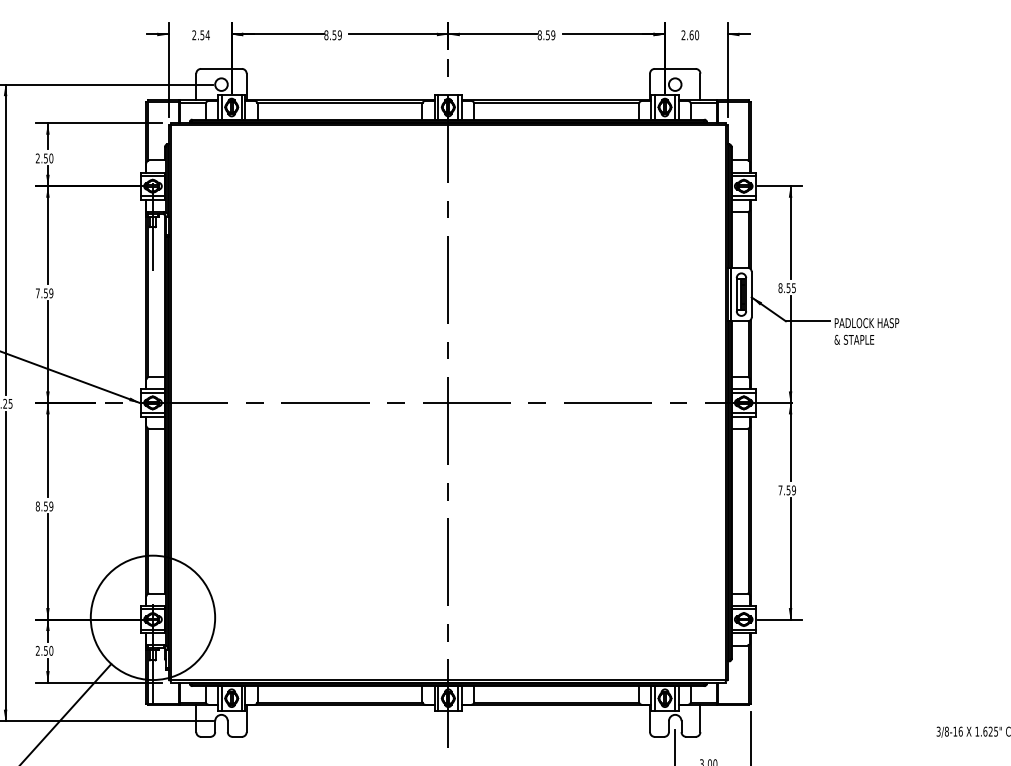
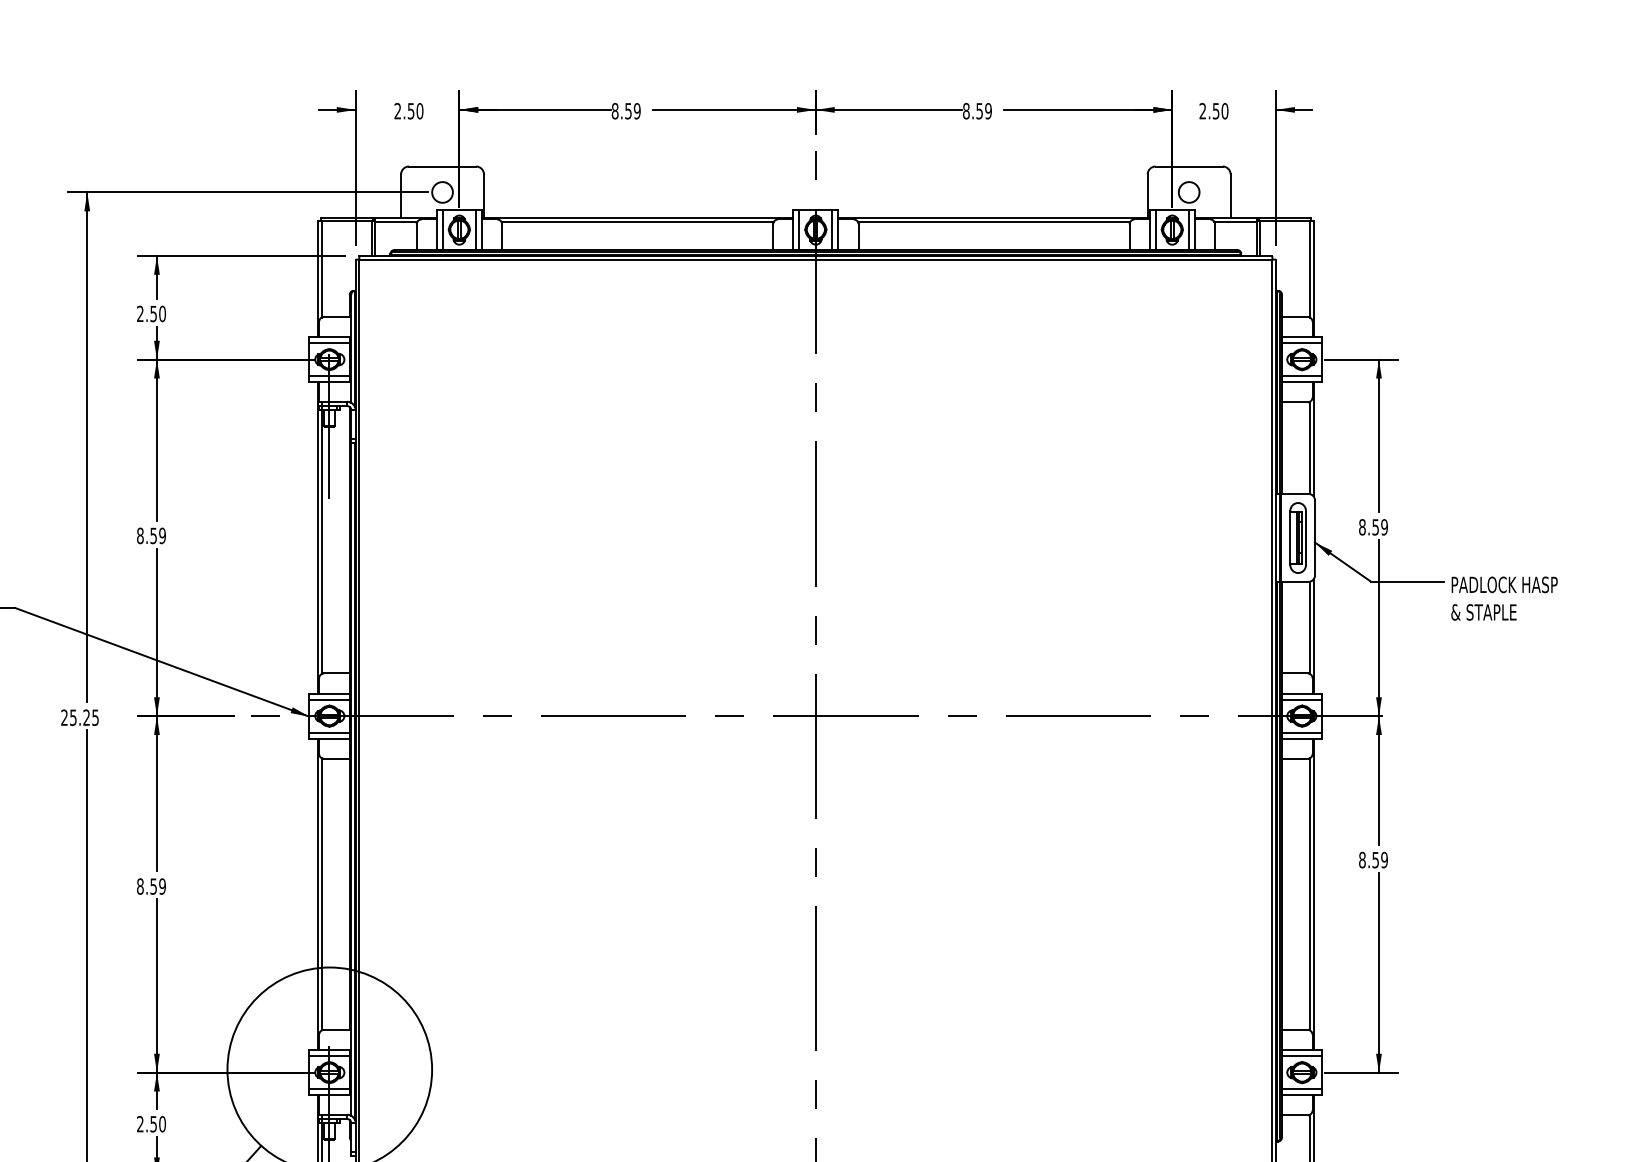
text: (207, 35) -> (419, 111), 2.54 -> 2.50
text: (691, 35) -> (1215, 111), 2.60 -> 2.50
text: (793, 287) -> (1383, 526), 8.55 -> 8.59
text: (37, 293) -> (139, 536), 7.59 -> 8.59
text: (780, 490) -> (1362, 860), 7.59 -> 8.59

